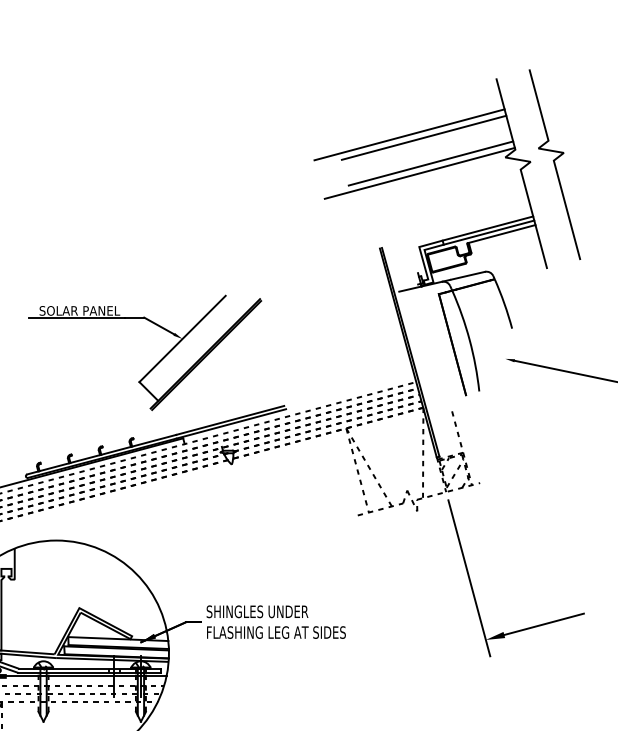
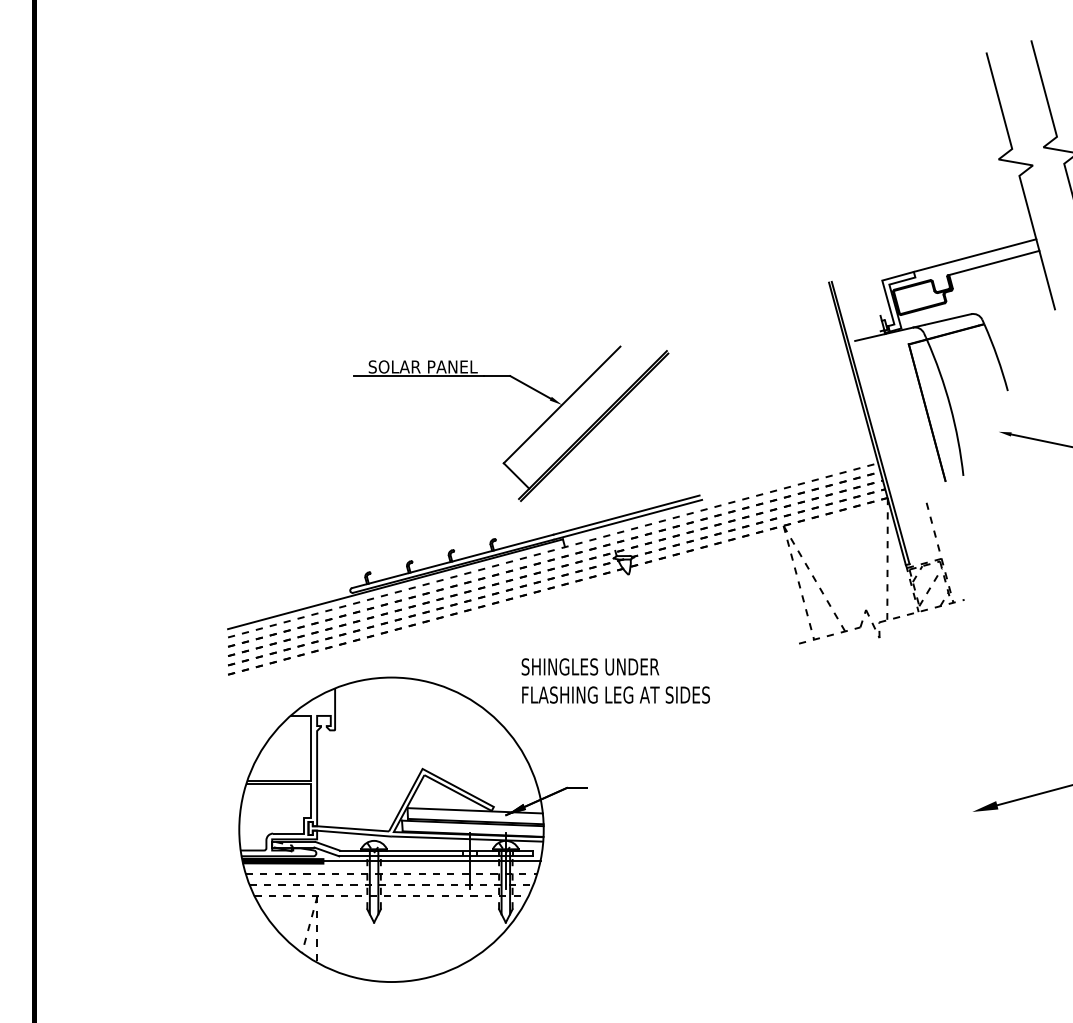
line: (409, 134) -> (868, 128), removed
line: (423, 137) -> (888, 132), removed
line: (430, 163) -> (897, 167), removed
line: (419, 173) -> (882, 180), removed
line: (488, 232) -> (976, 260), removed
line: (469, 578) -> (949, 728), removed
text: (276, 621) -> (615, 680), moved

